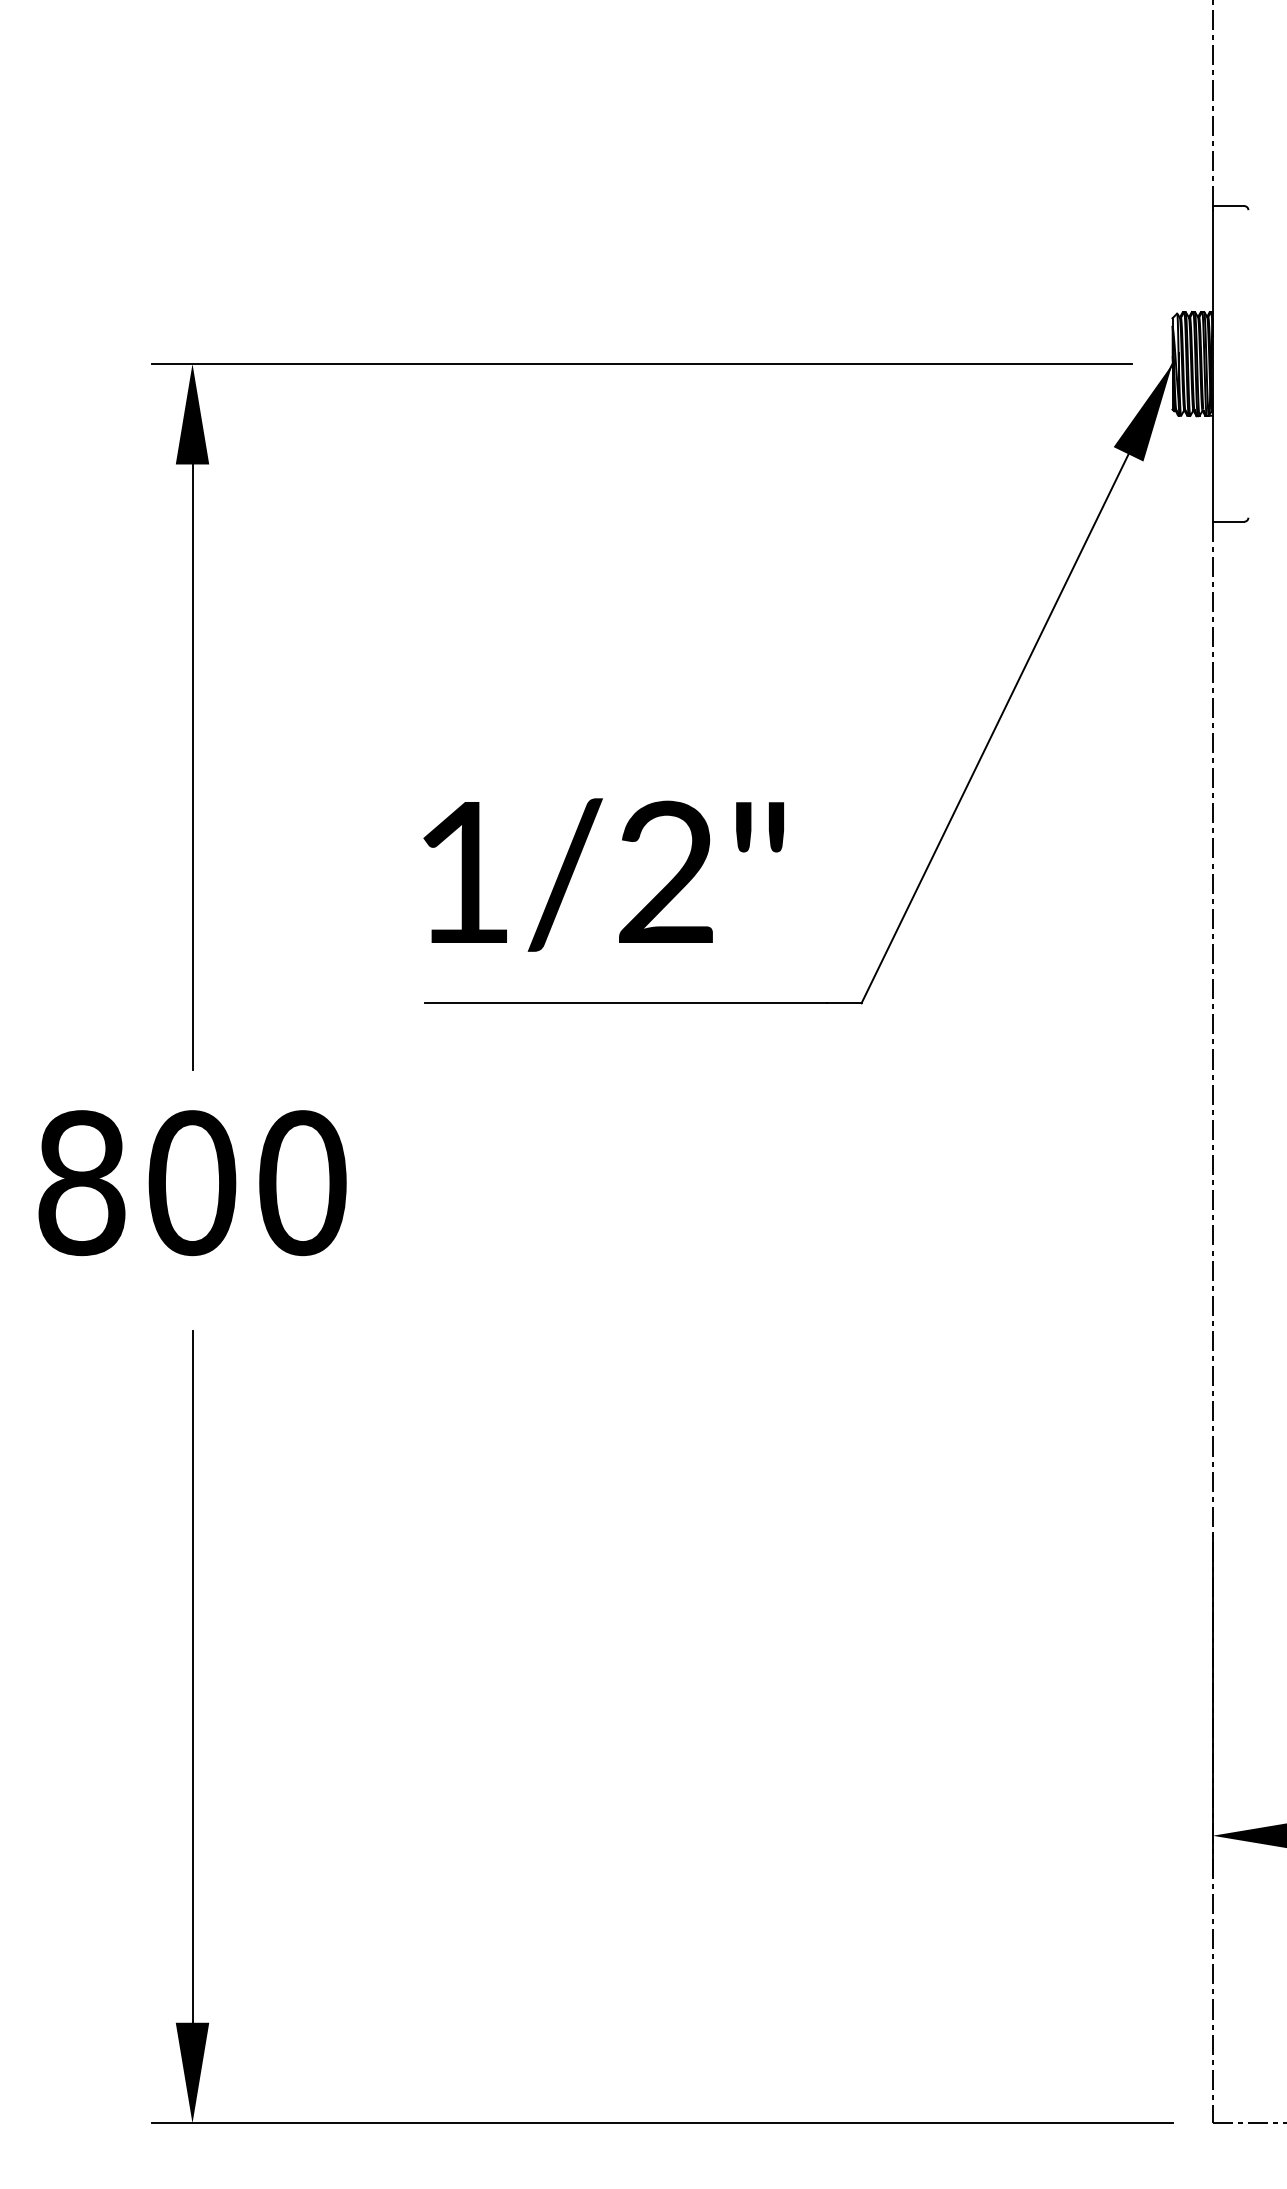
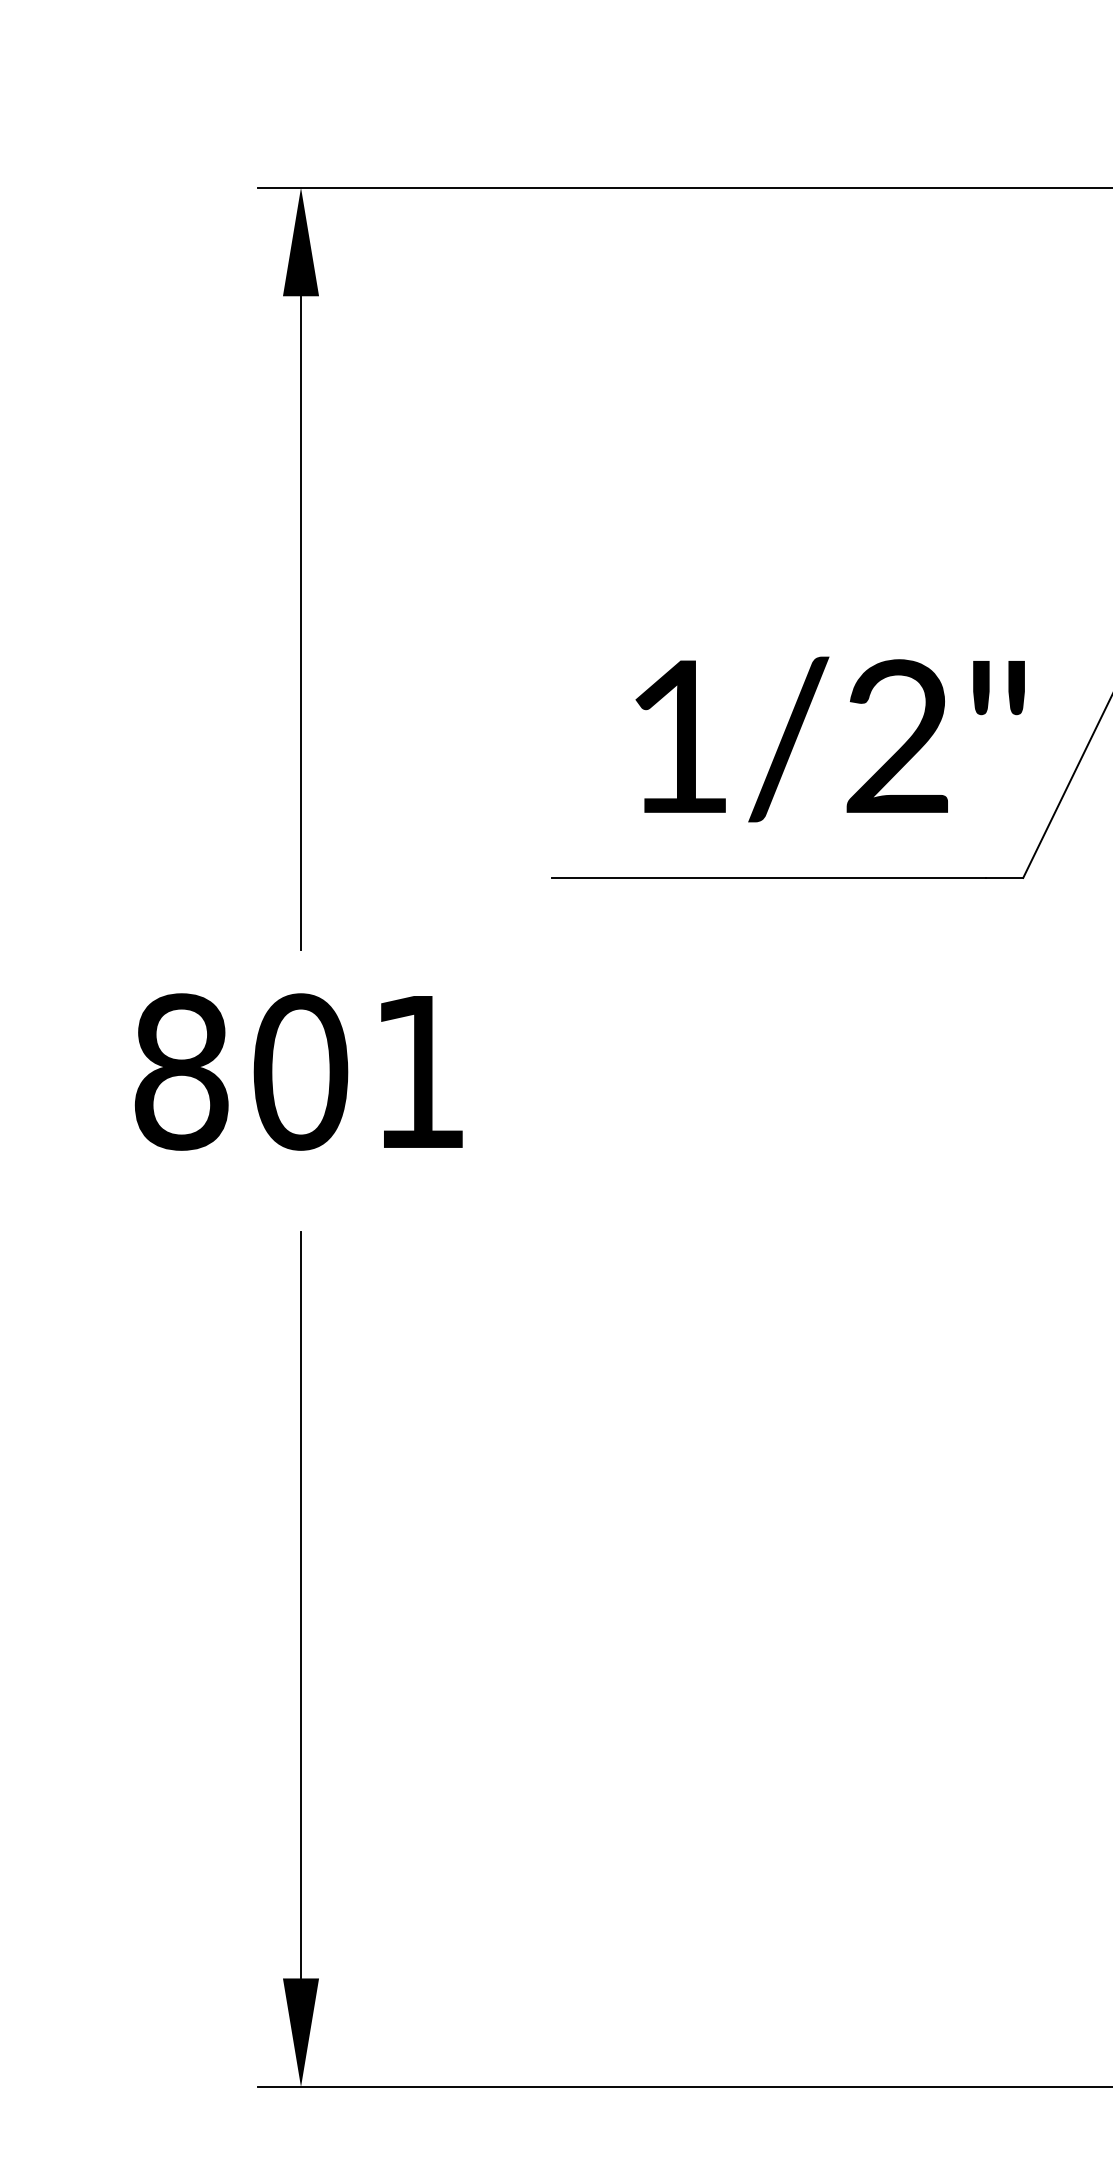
text: (603, 874) -> (829, 738), moved
text: (302, 1183) -> (419, 1072), 800 -> 801

